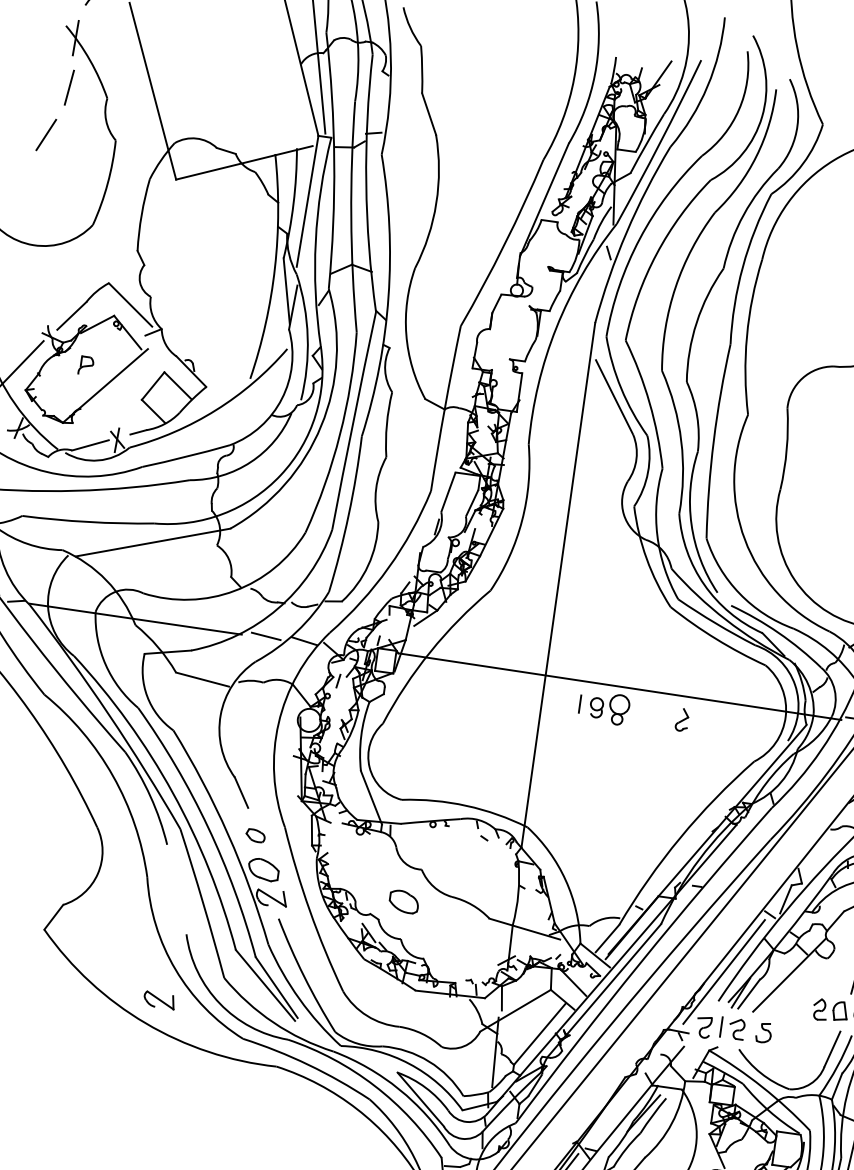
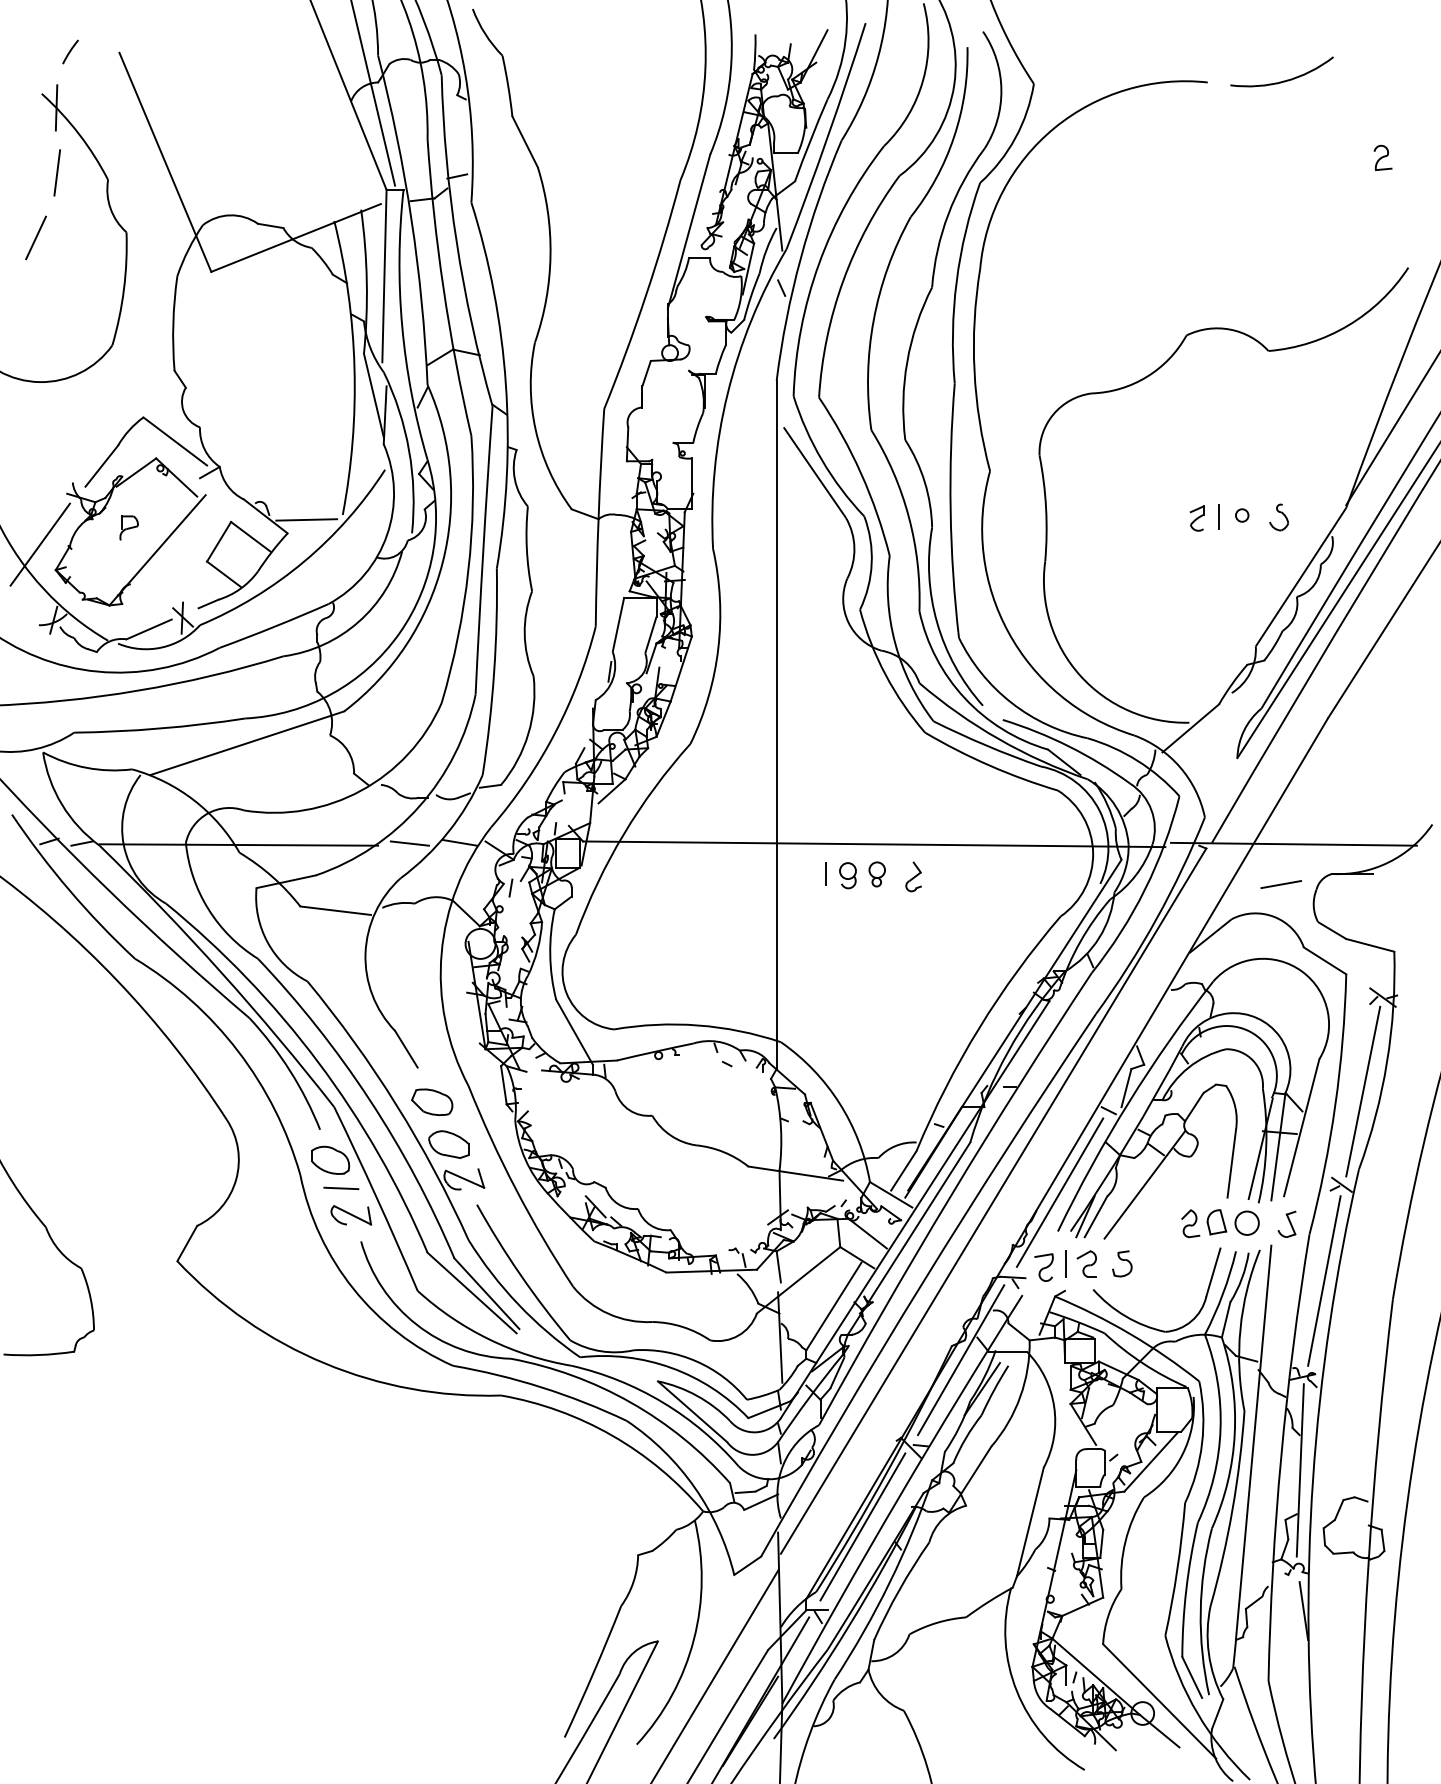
line: (222, 378) -> (306, 519), added
part: (618, 709) -> (876, 874), size x0.62
part: (682, 719) -> (913, 876), moved
part: (255, 835) -> (432, 1101), size x1.67
line: (177, 891) -> (341, 1188), added
part: (404, 901) -> (330, 1159), moved
part: (159, 1000) -> (351, 1215), moved
line: (631, 1089) -> (961, 1360), added

